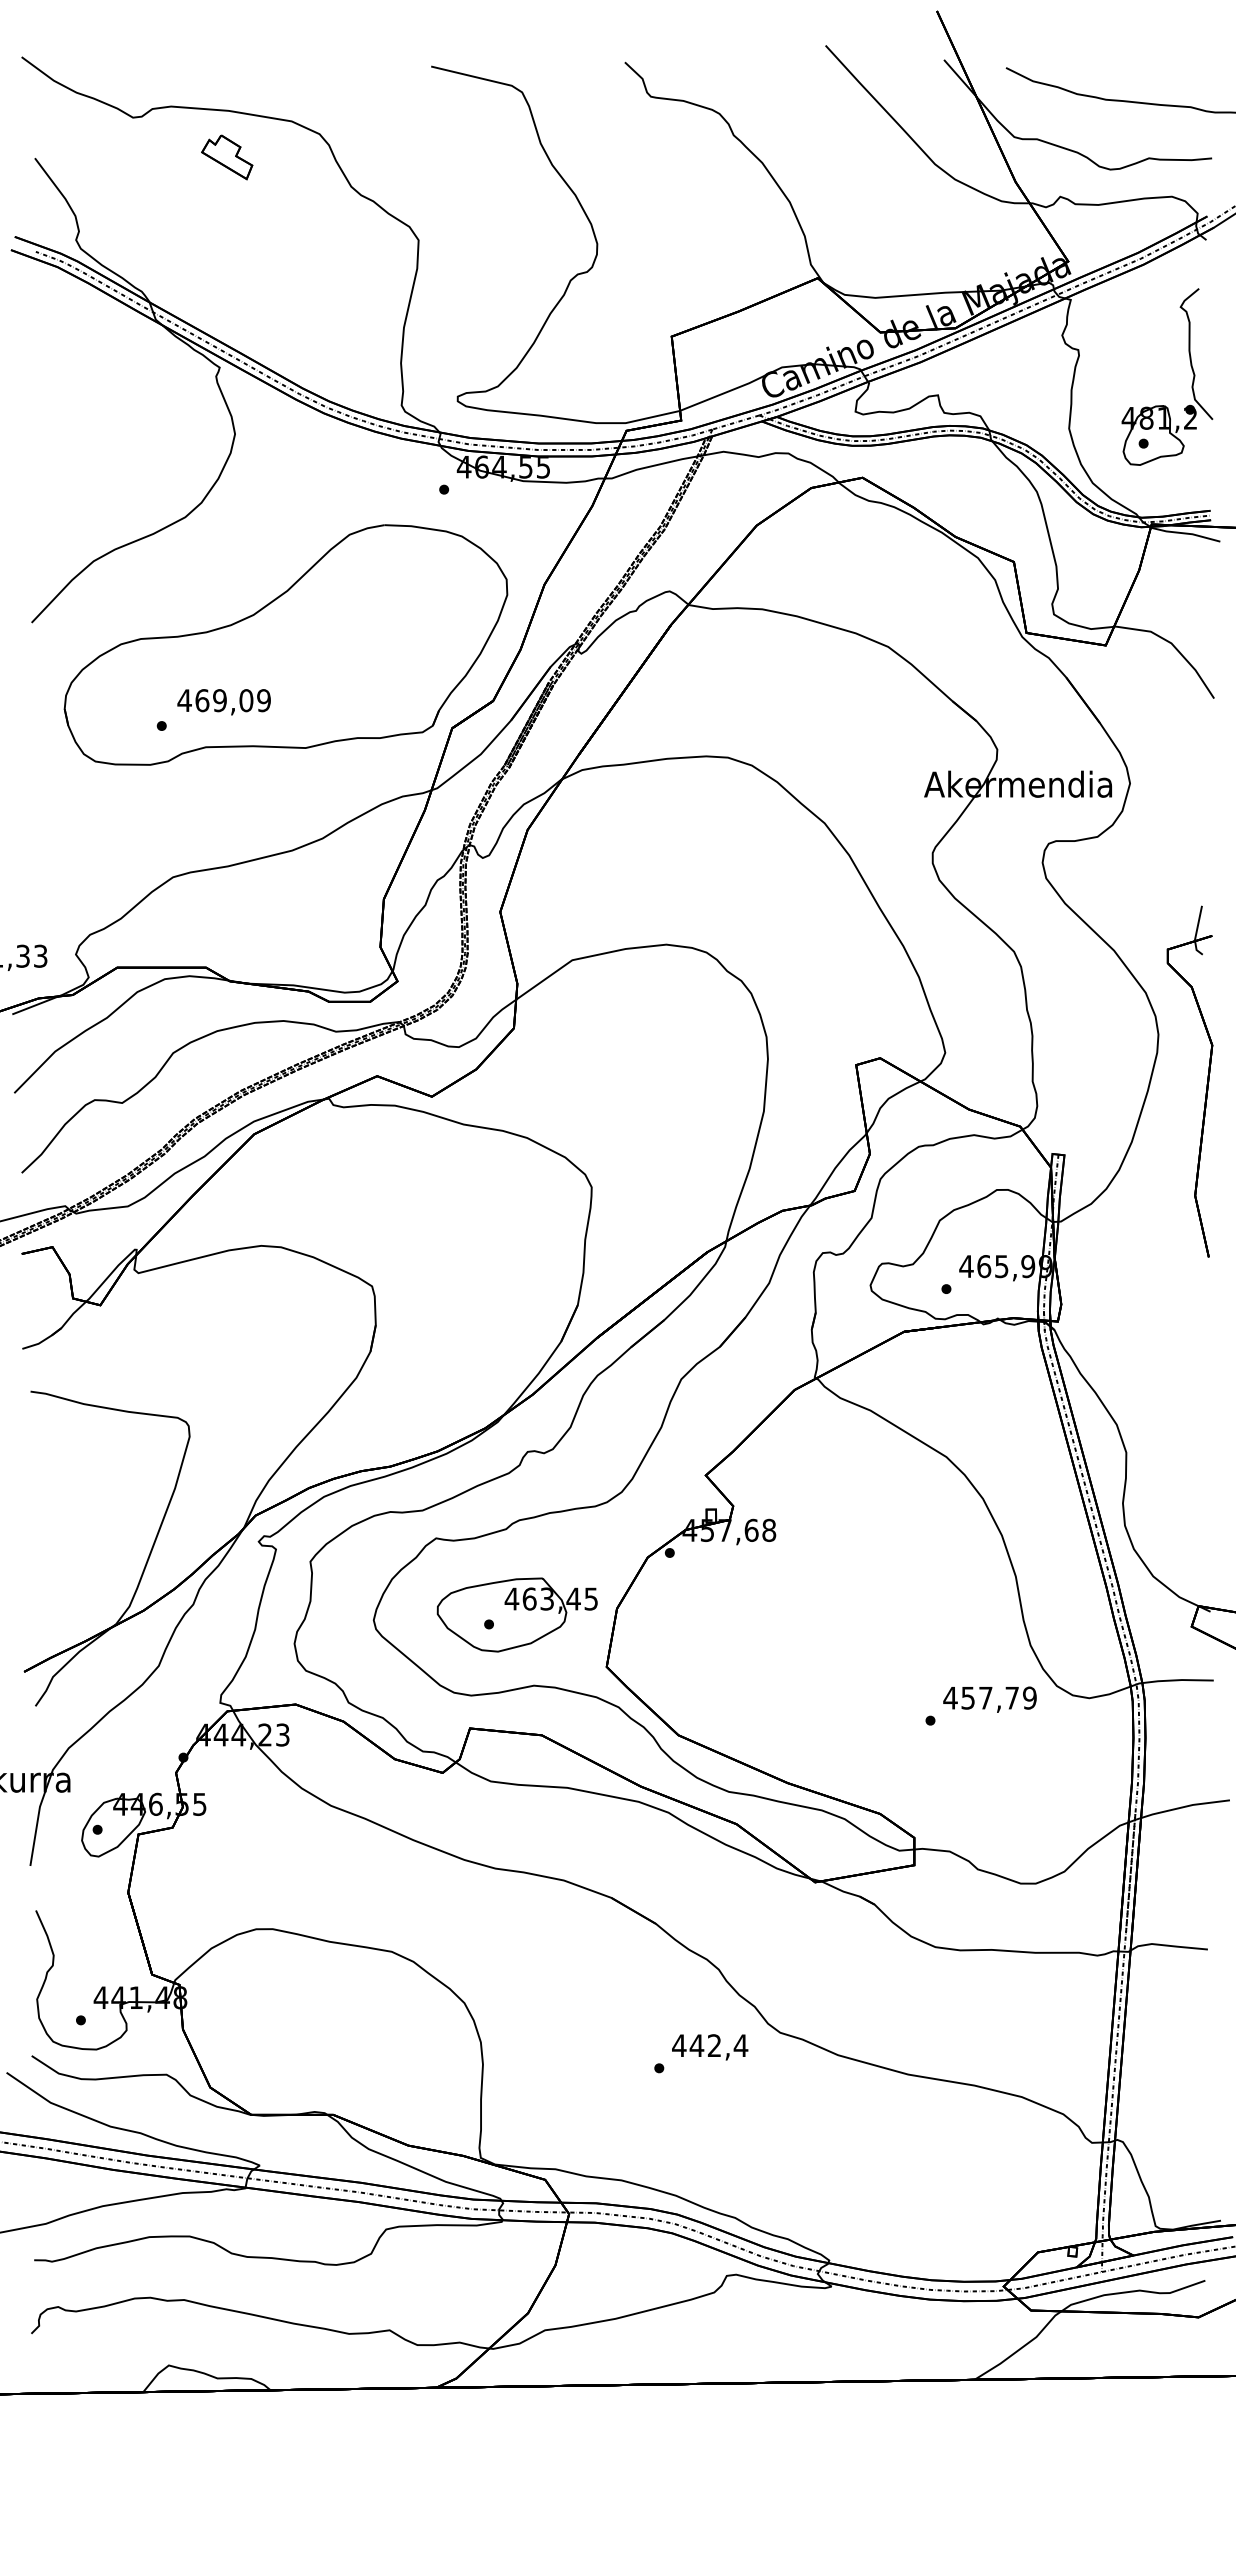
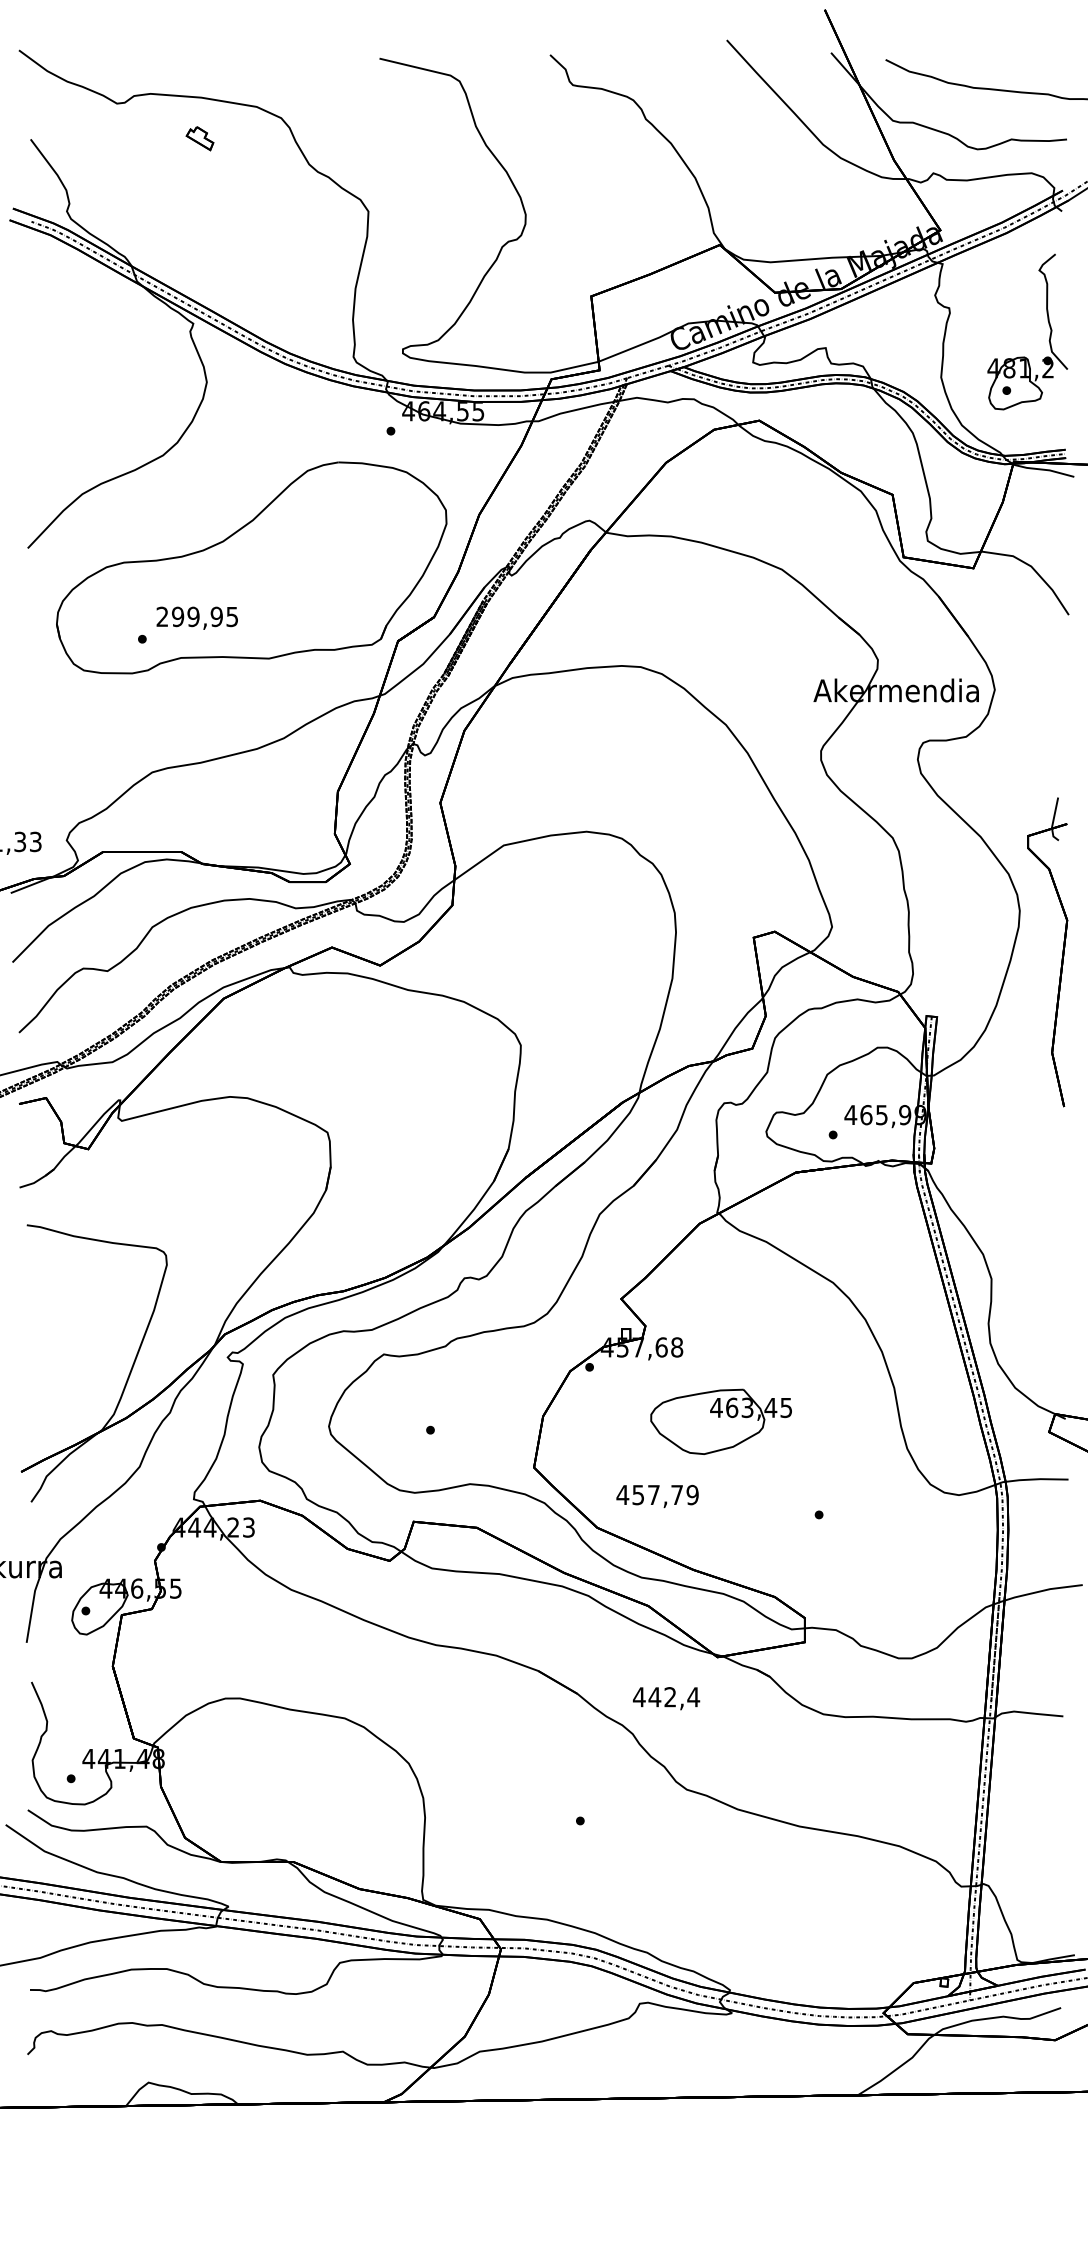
part: (227, 157) -> (200, 138), size x0.6
text: (223, 700) -> (196, 616), 469,09 -> 299,95
part: (516, 1614) -> (720, 1421), moved
text: (989, 1699) -> (657, 1496), moved
text: (710, 2047) -> (666, 1698), moved

